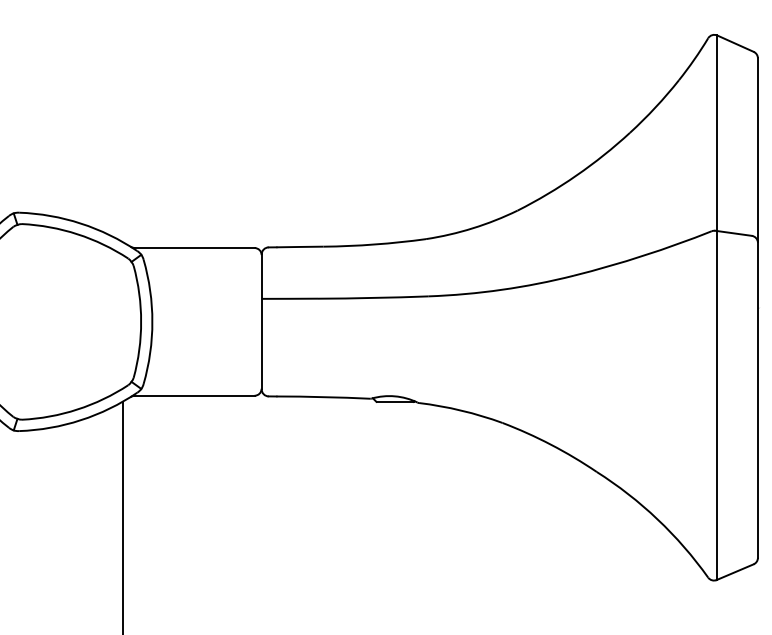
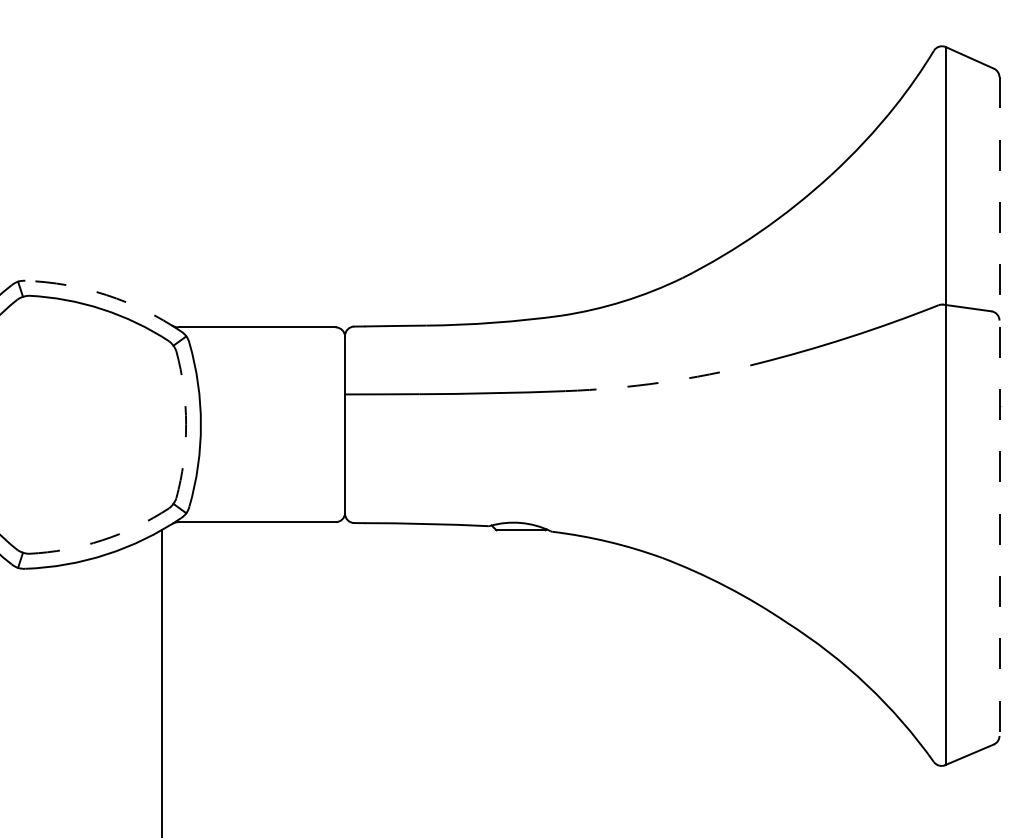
arc: (80, 223) -> (106, 295), solid -> dashed
arc: (501, 289) -> (661, 382), solid -> dashed
line: (757, 308) -> (999, 407), solid -> dashed
arc: (141, 321) -> (186, 424), solid -> dashed
arc: (77, 409) -> (102, 540), solid -> dashed

